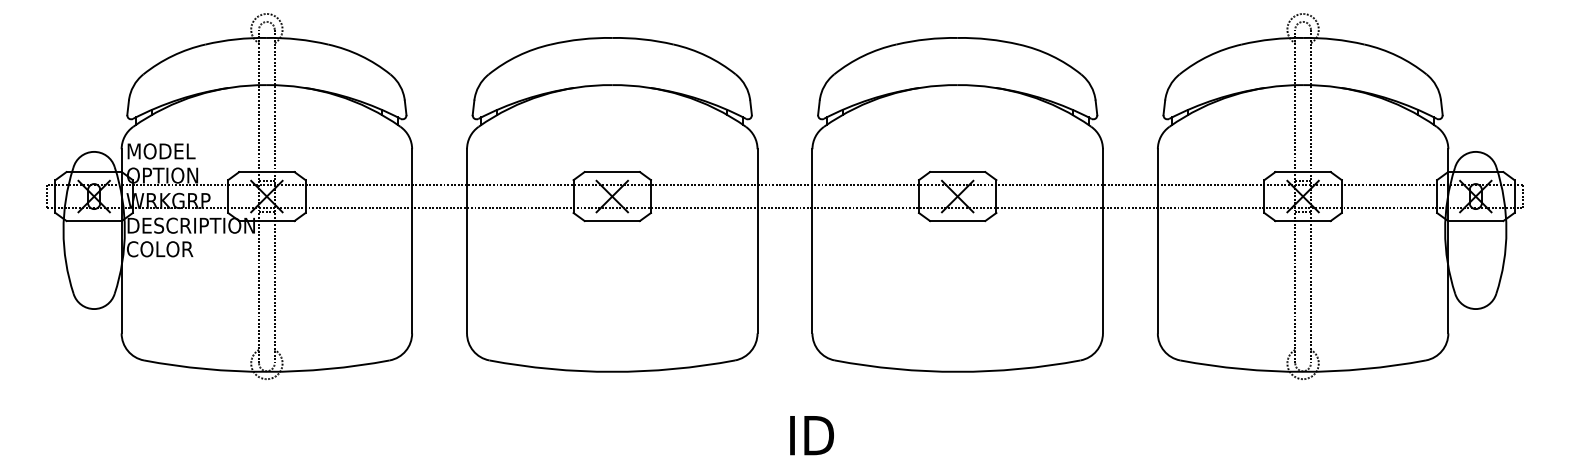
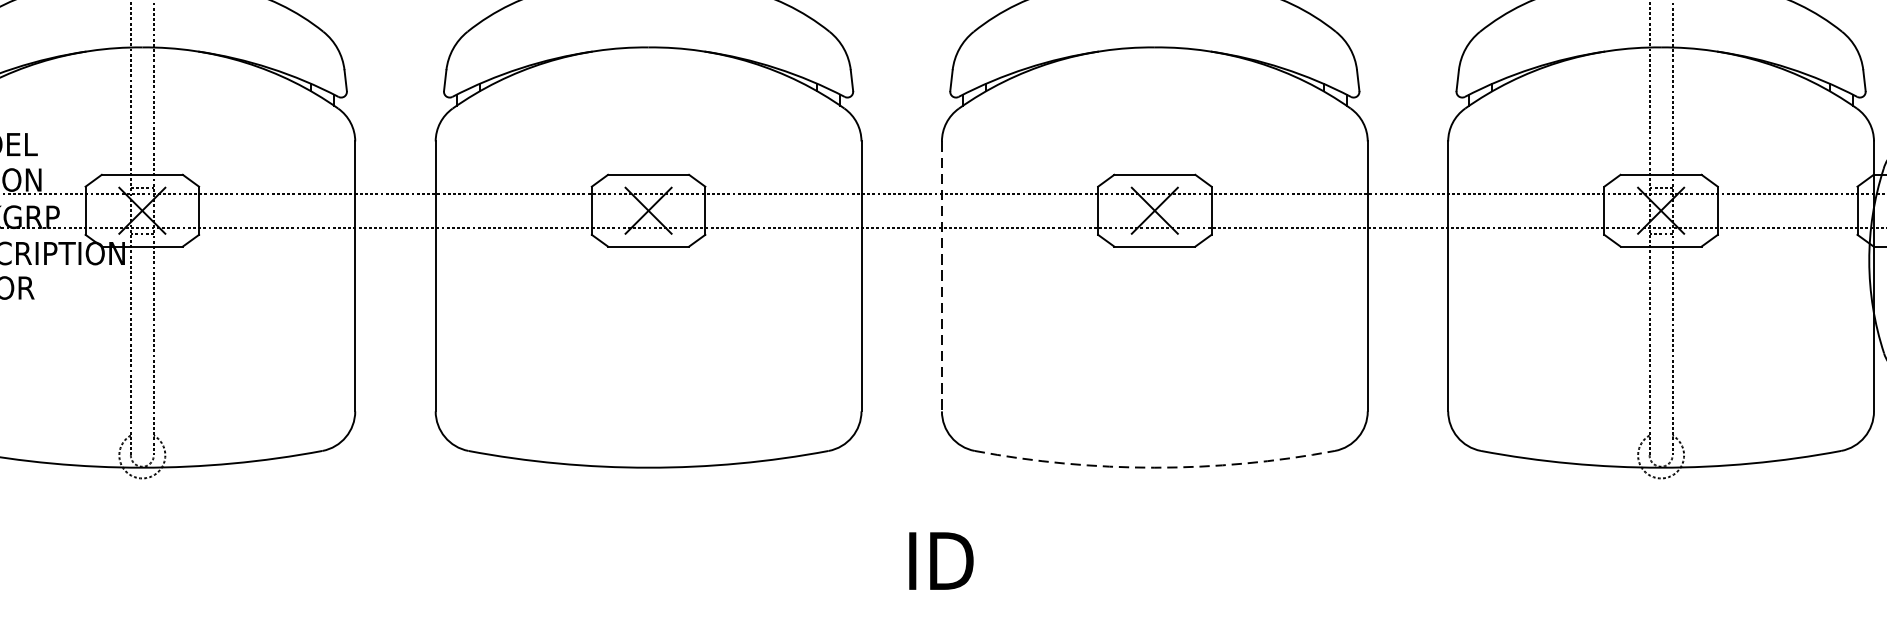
line: (812, 241) -> (942, 276), solid -> dashed
arc: (957, 371) -> (1154, 467), solid -> dashed

